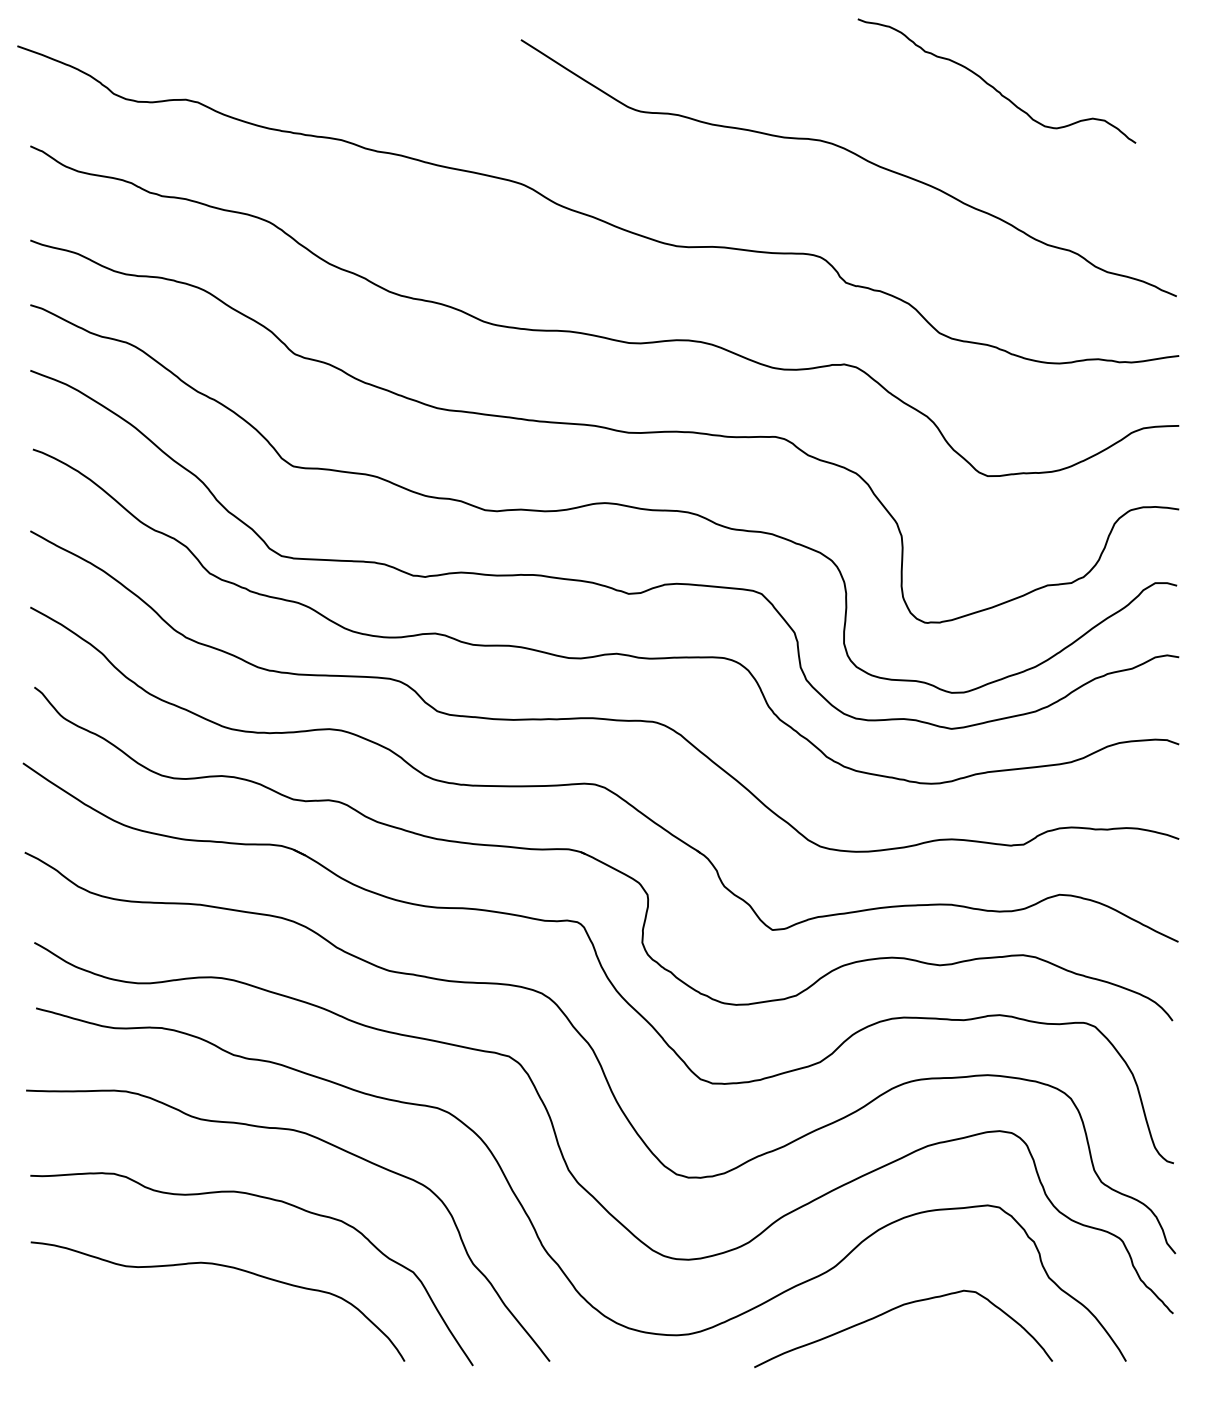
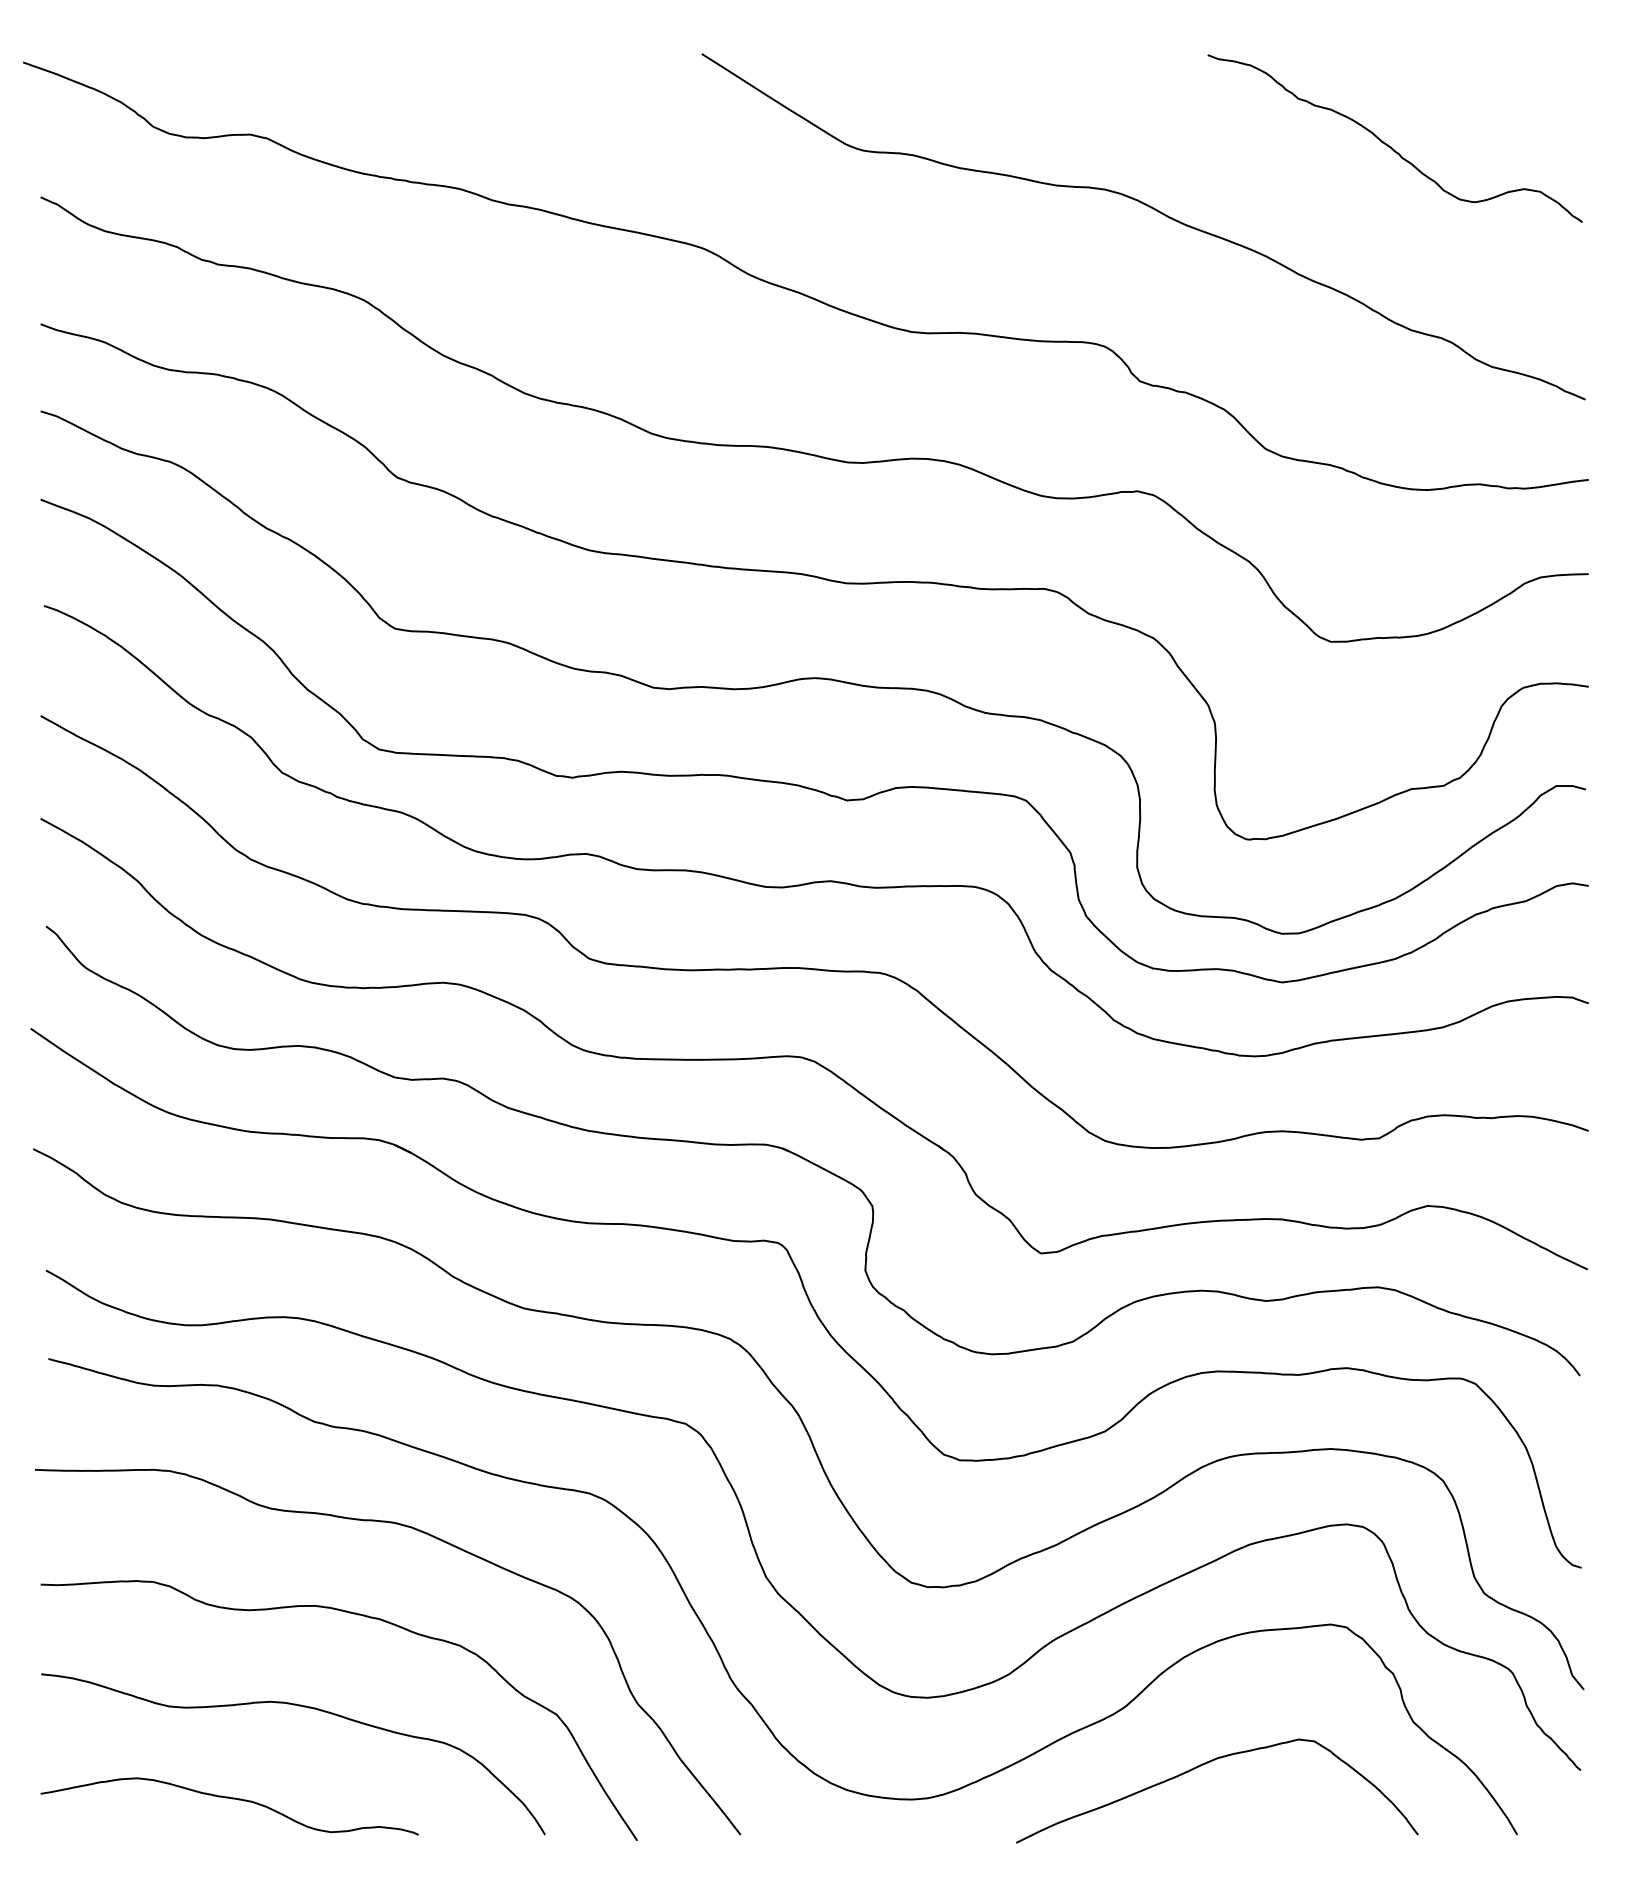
curve: (991, 85) -> (1388, 144), moved
curve: (171, 1335) -> (231, 1799), added

